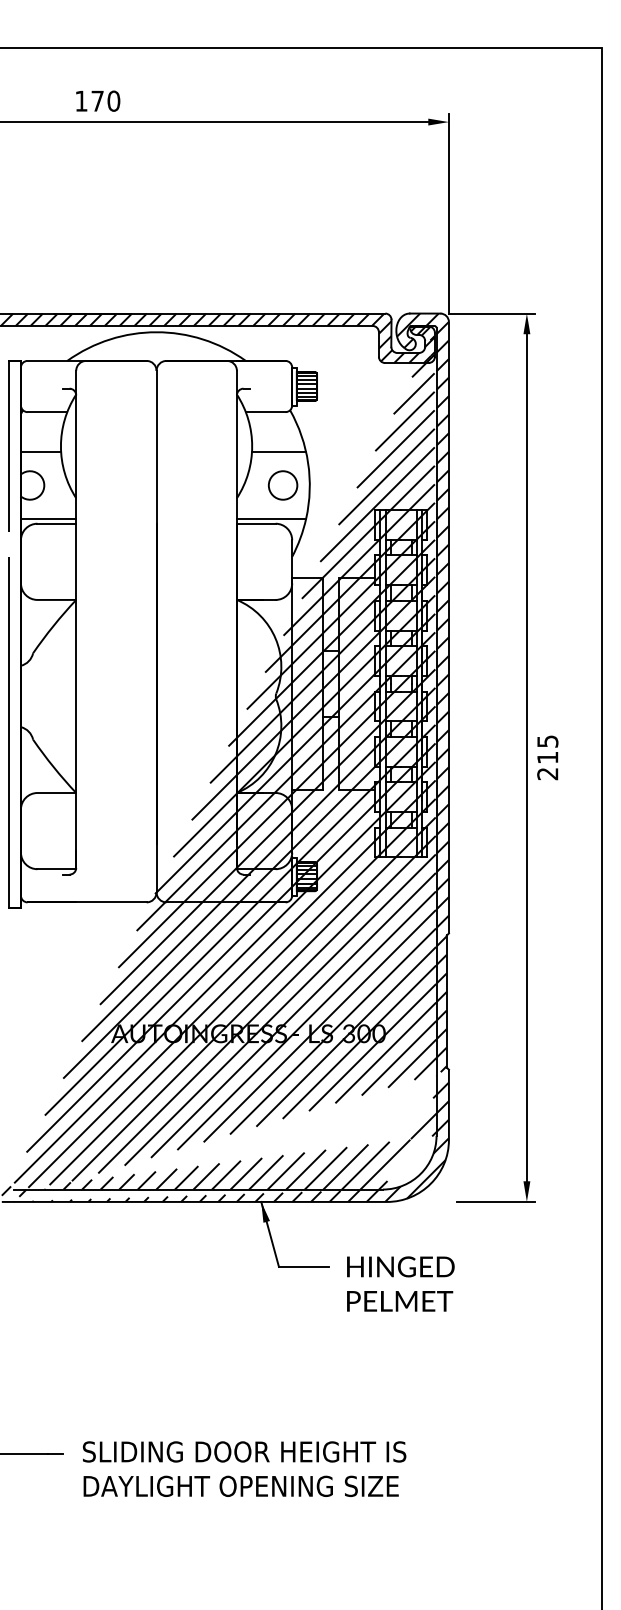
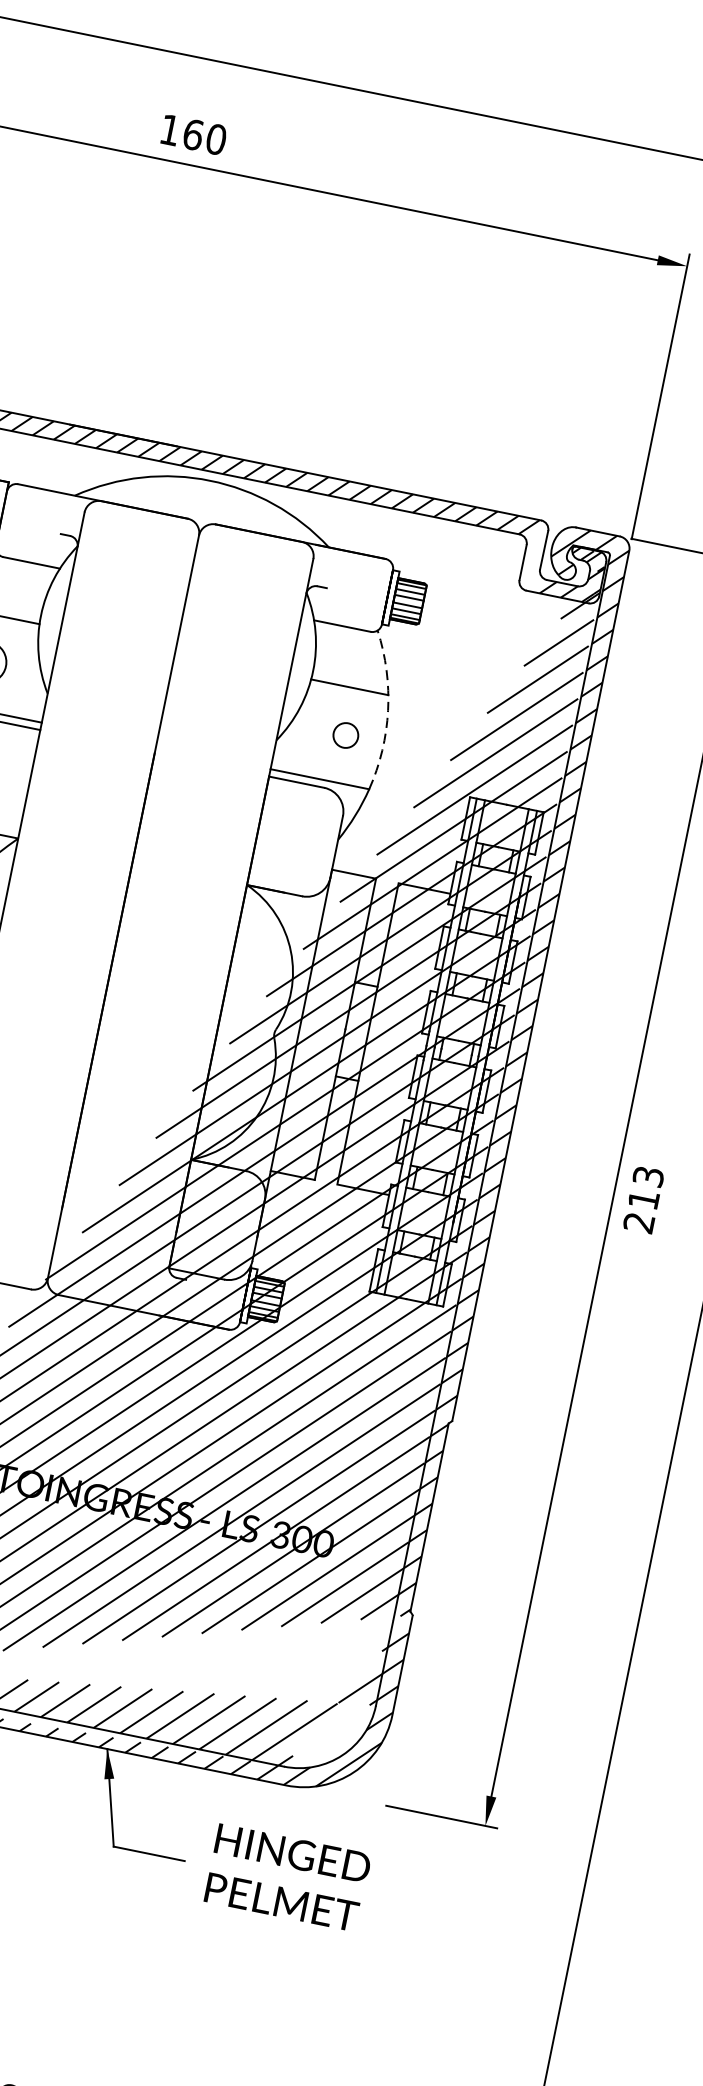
text: (97, 100) -> (193, 133), 170 -> 160
hatch: (385, 341) -> (533, 560), removed
arc: (308, 462) -> (388, 710), solid -> dashed
circle: (282, 485) -> (345, 735), size x0.6
text: (547, 741) -> (648, 1176), 215 -> 213
text: (400, 1283) -> (287, 1876), moved

